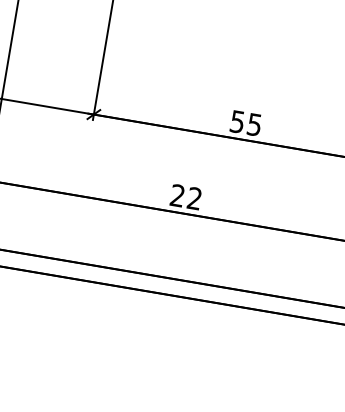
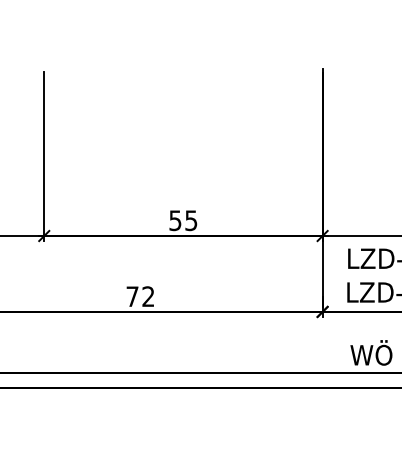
text: (177, 195) -> (132, 296), 22 -> 72

